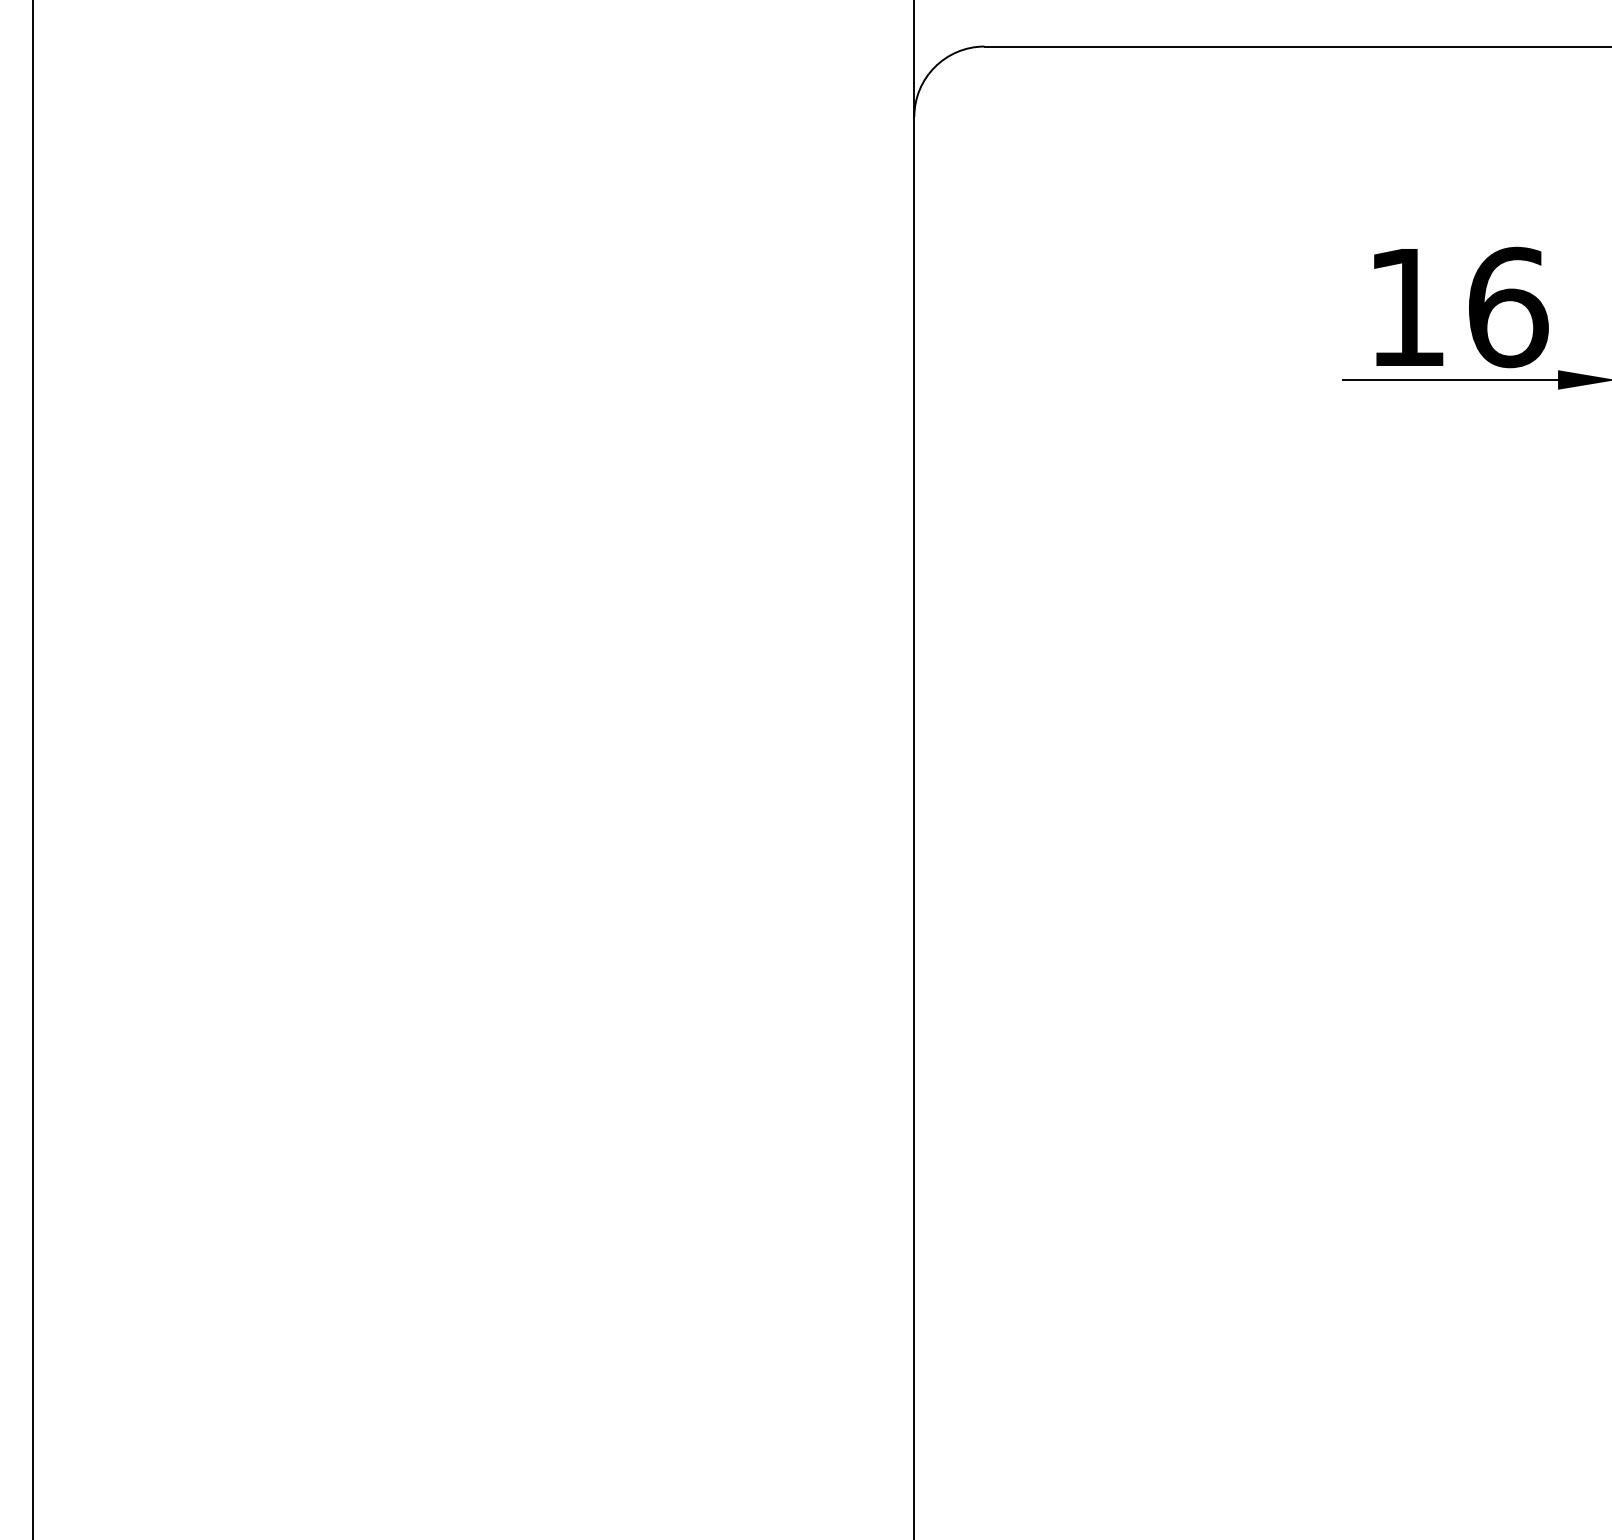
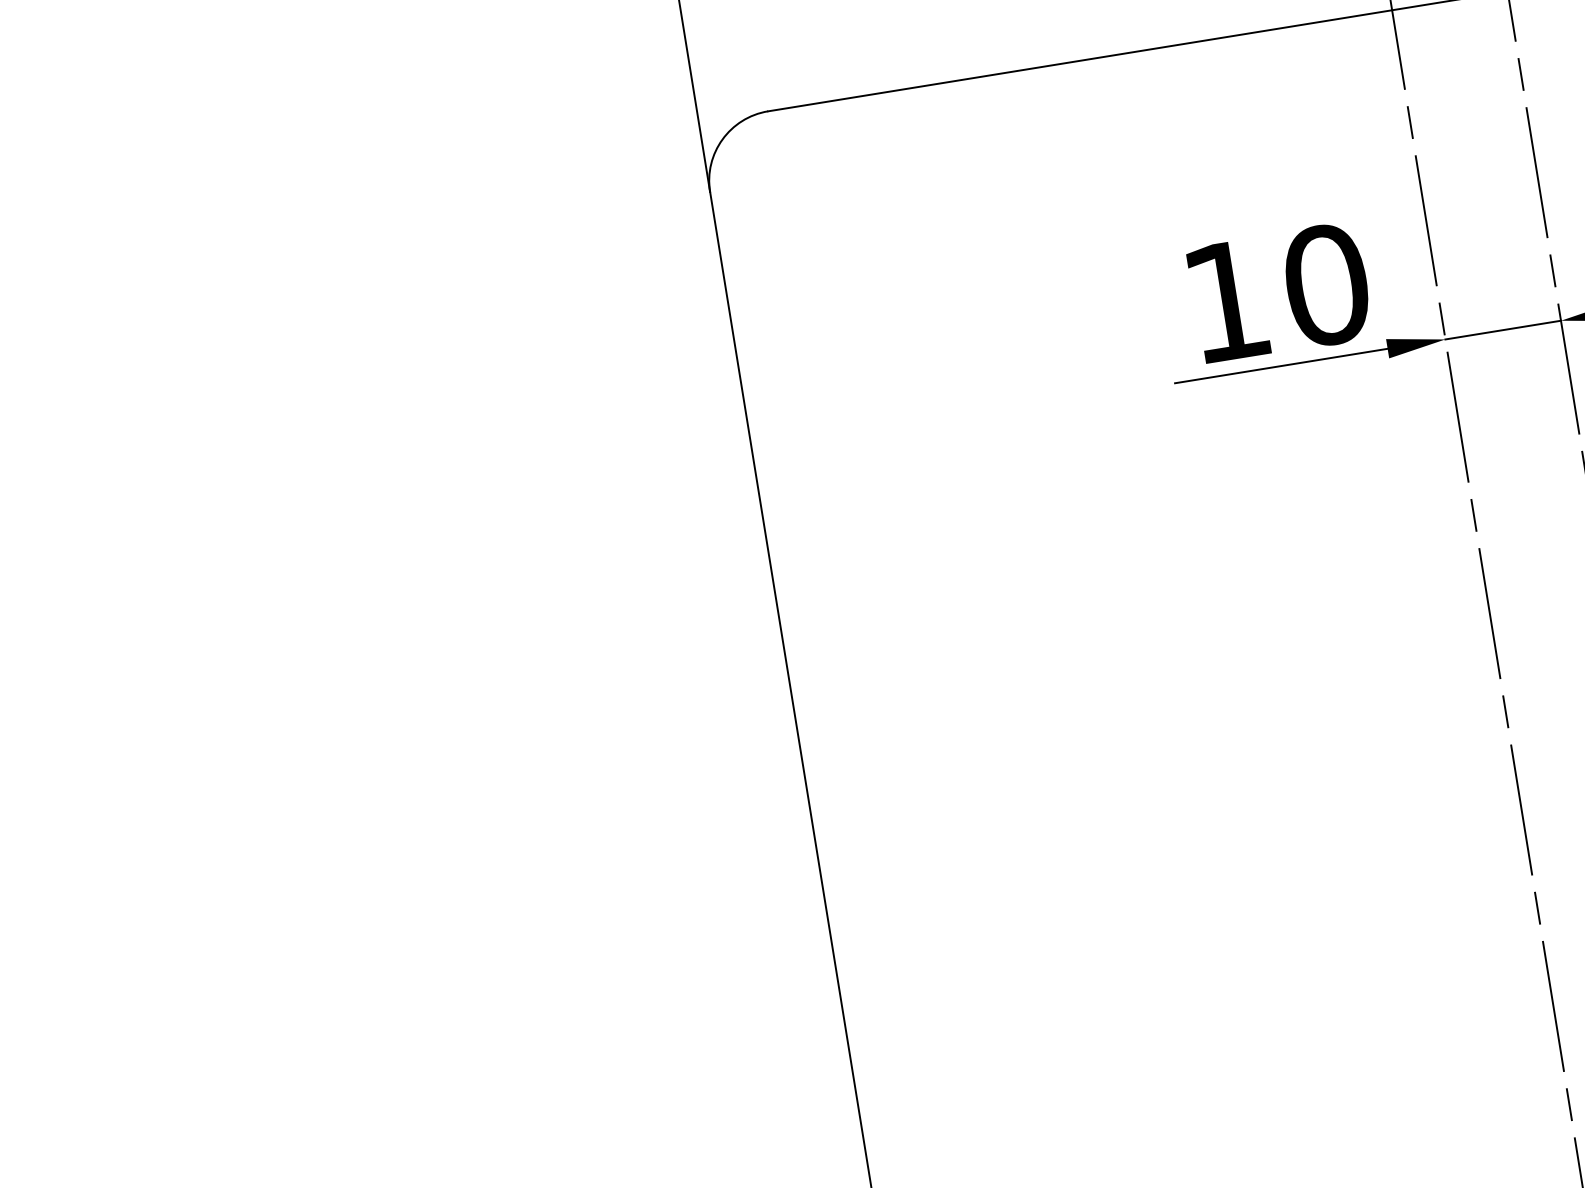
text: (1508, 307) -> (1327, 285), 16 -> 10

